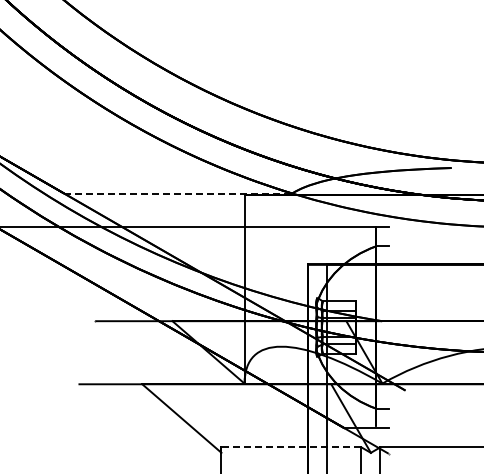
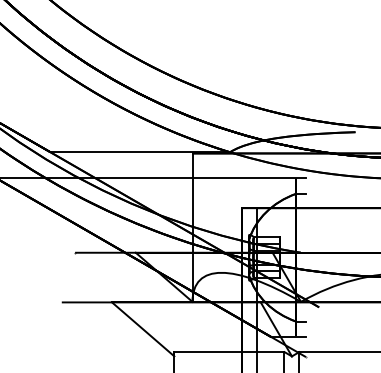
line: (178, 193) -> (140, 152), dashed -> solid
line: (291, 447) -> (229, 352), dashed -> solid

